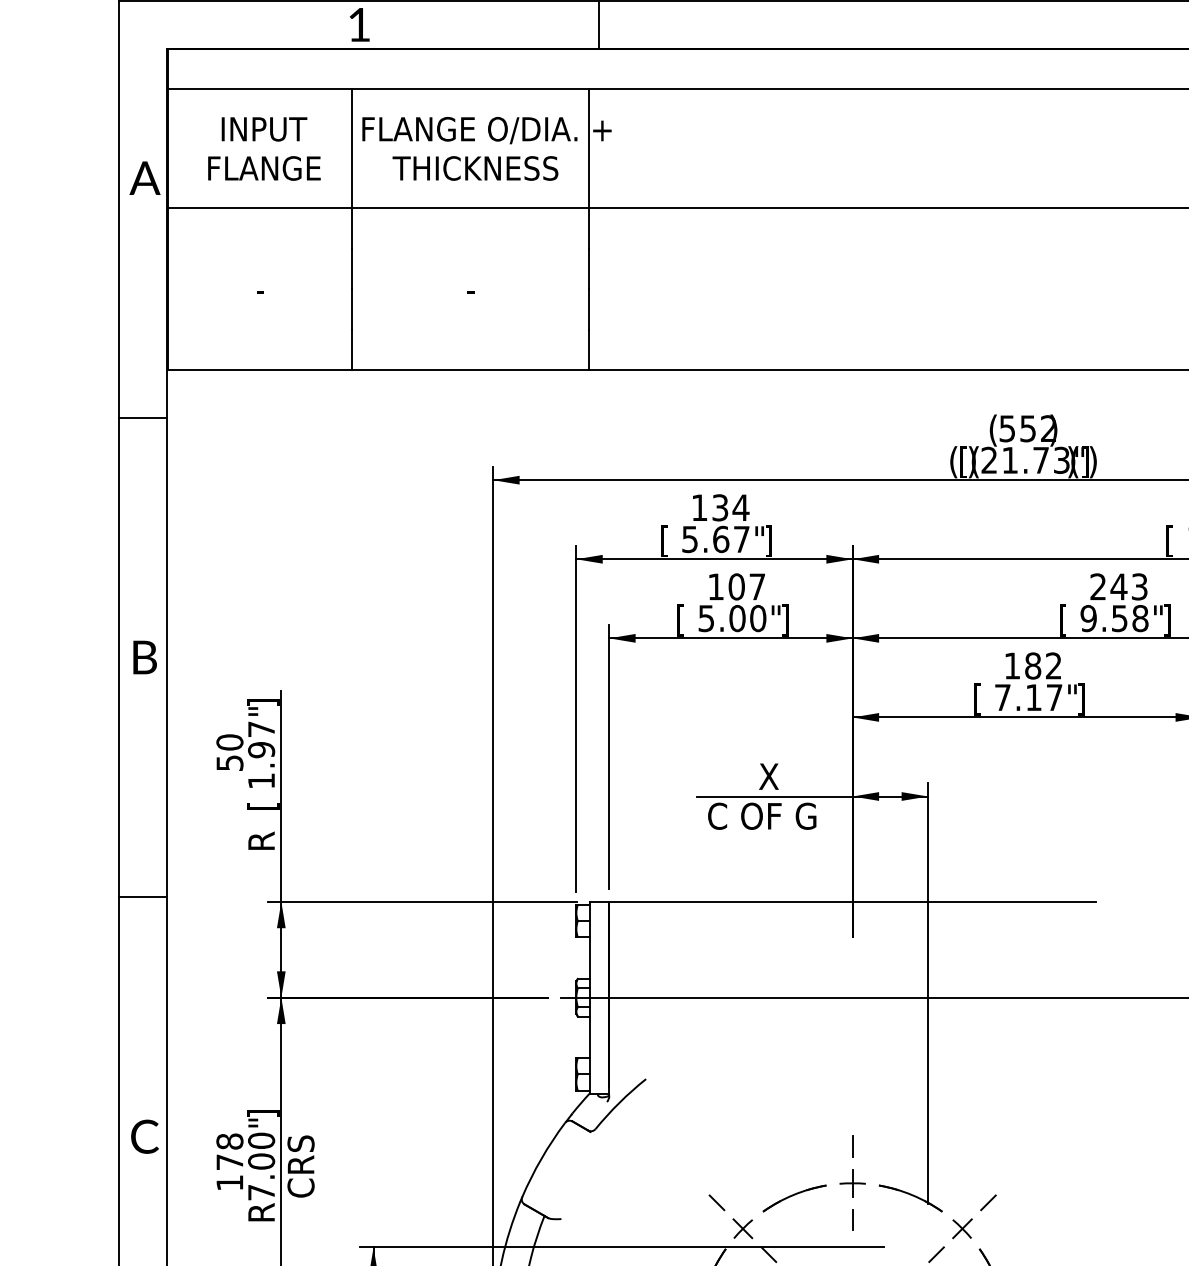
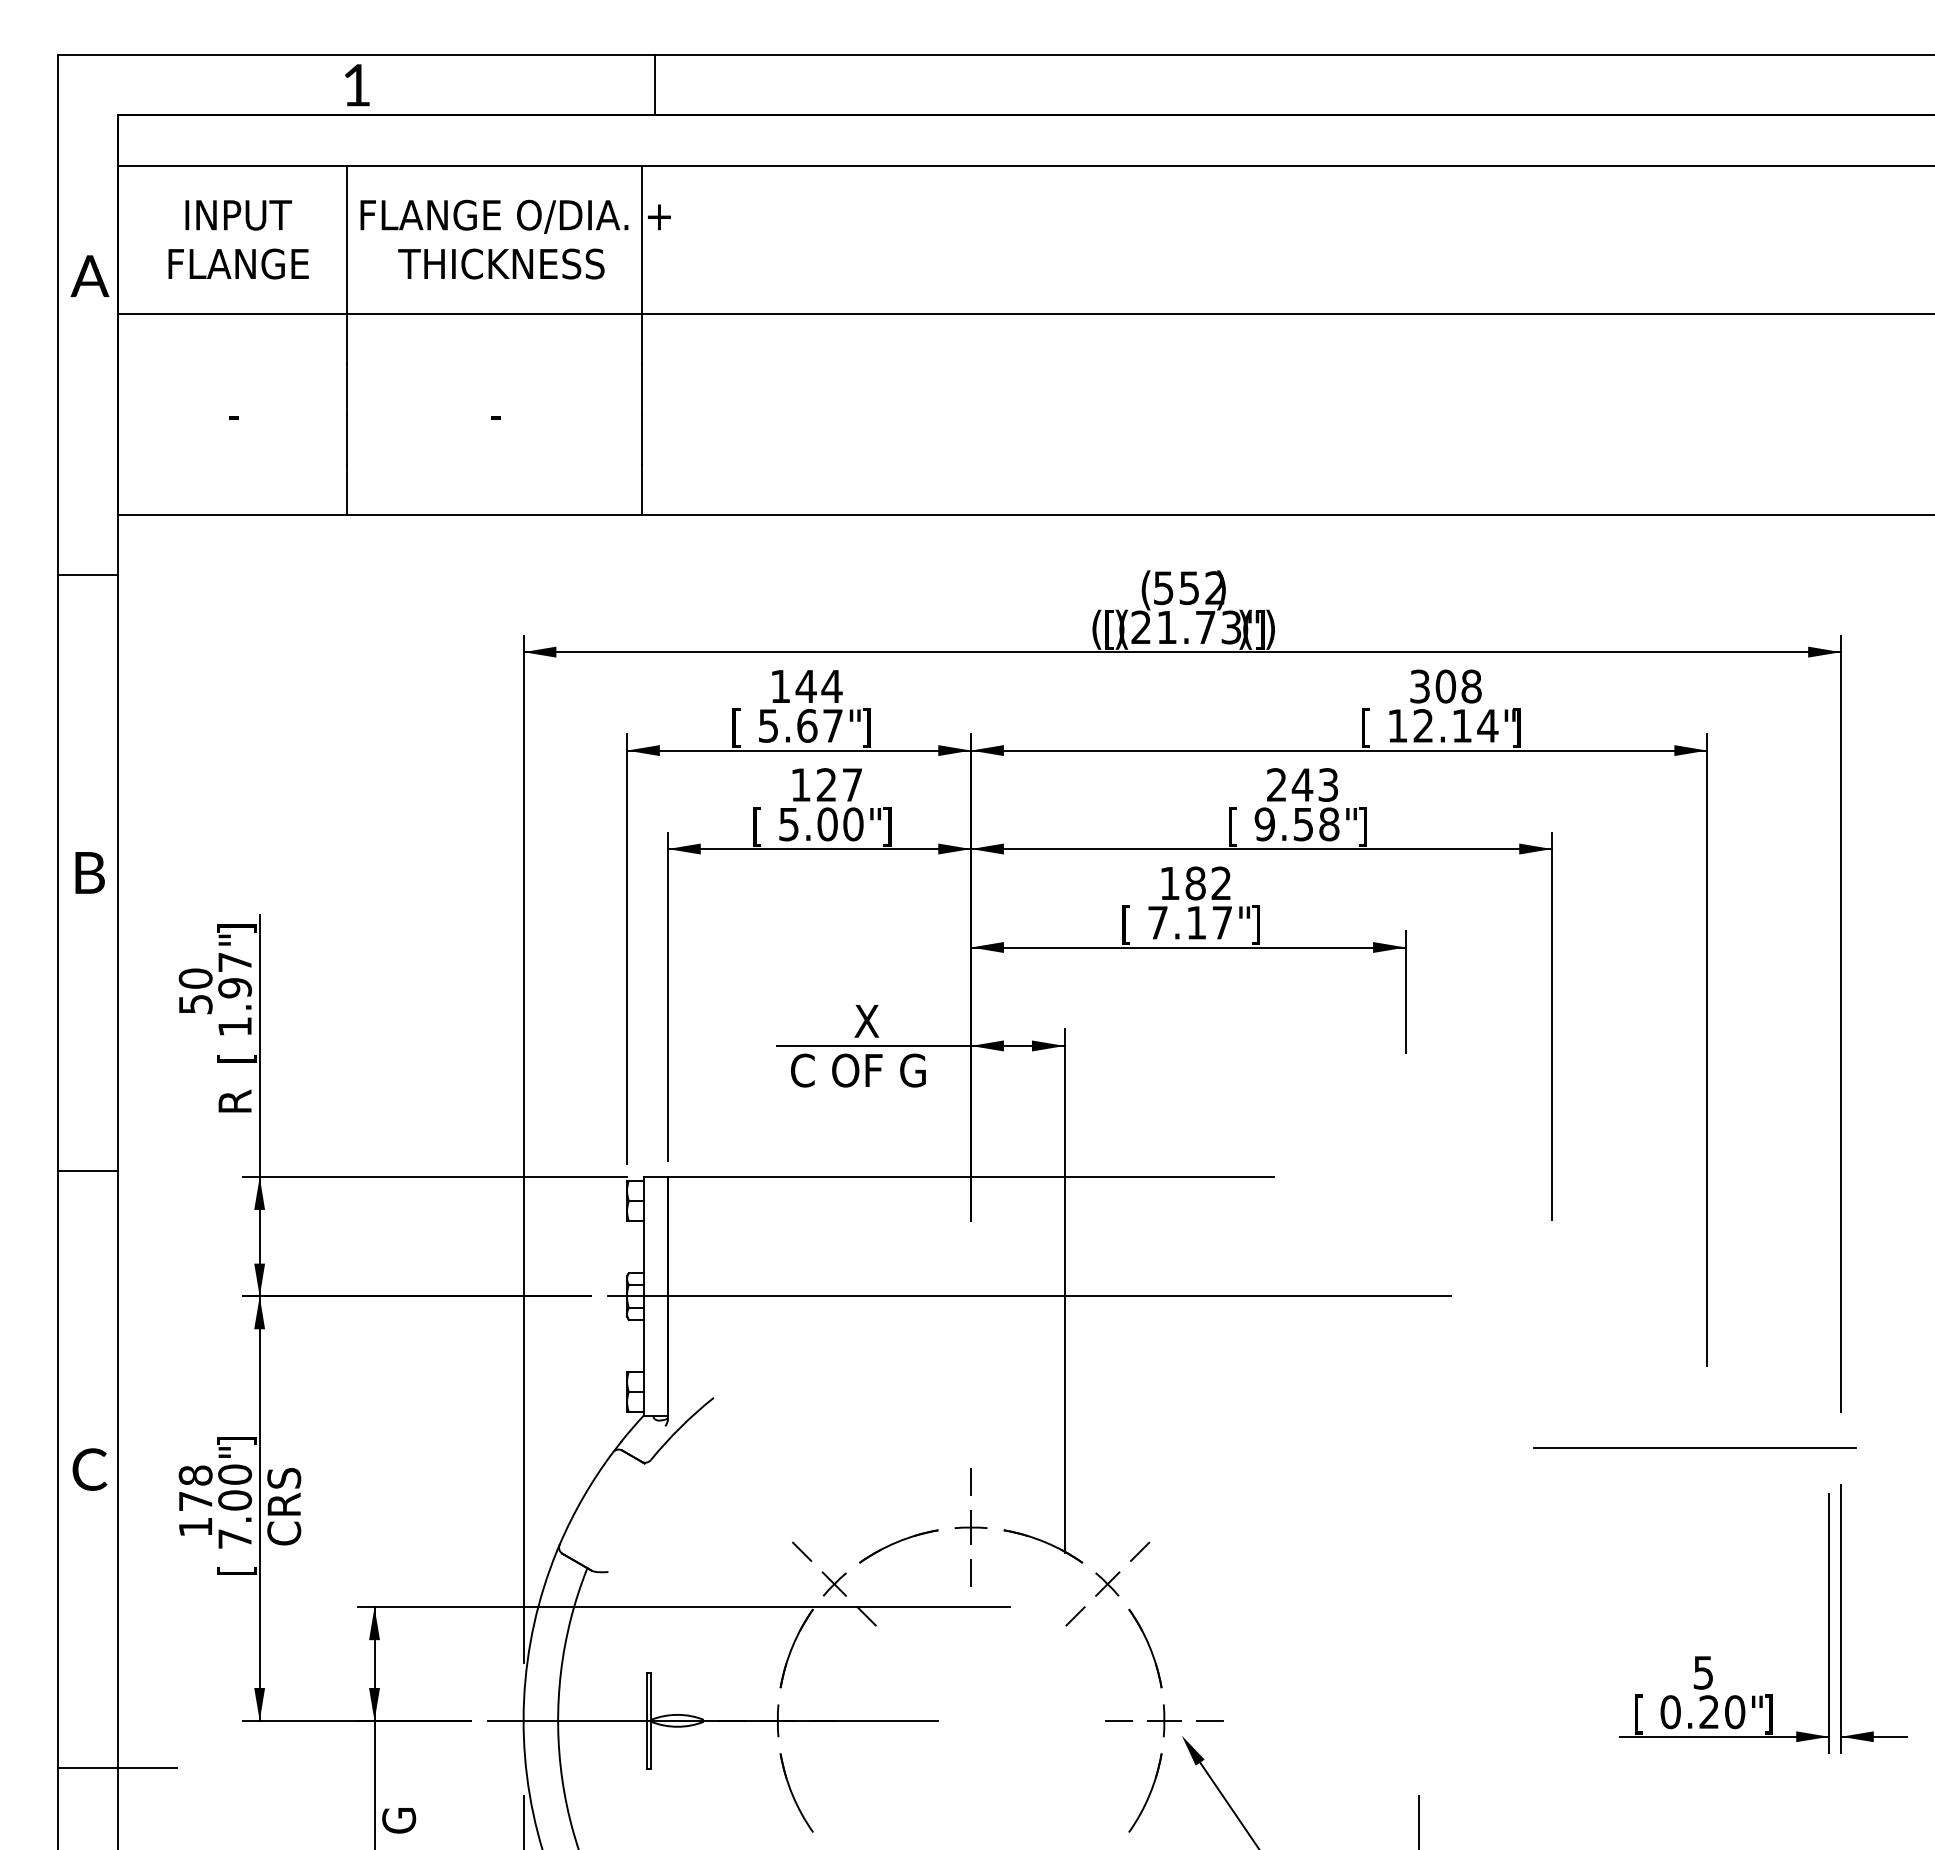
text: (719, 507) -> (805, 686), 134 -> 144
text: (736, 586) -> (826, 784), 107 -> 127
text: (262, 1212) -> (236, 1563), R -> [

